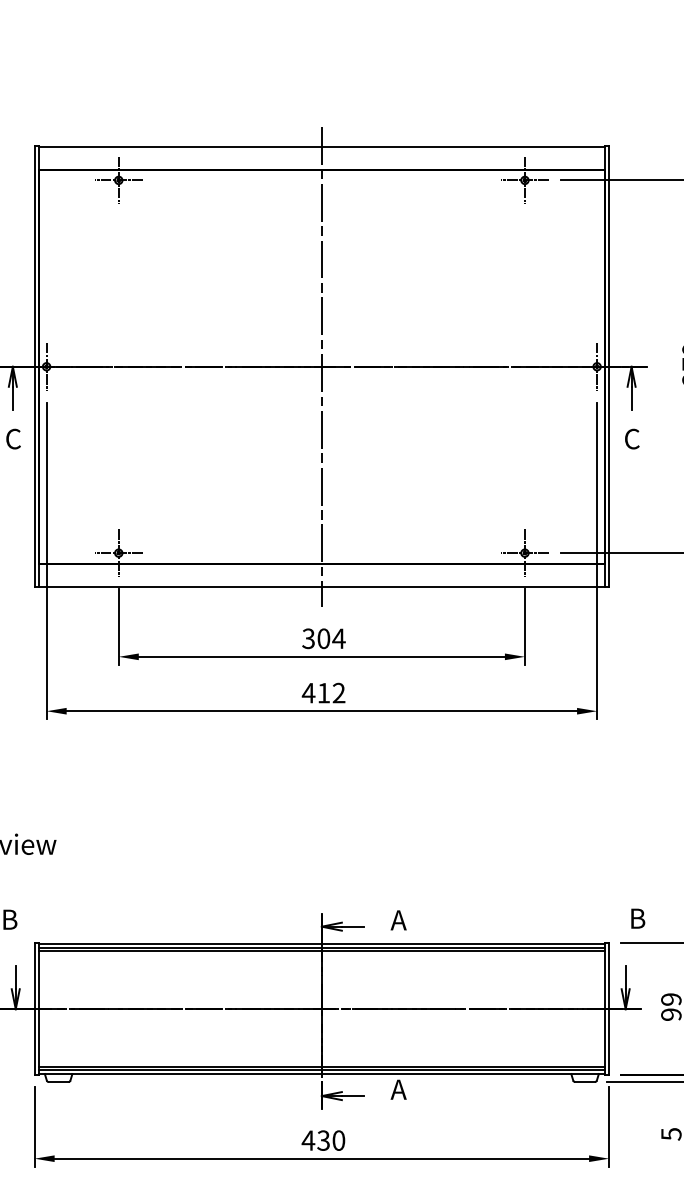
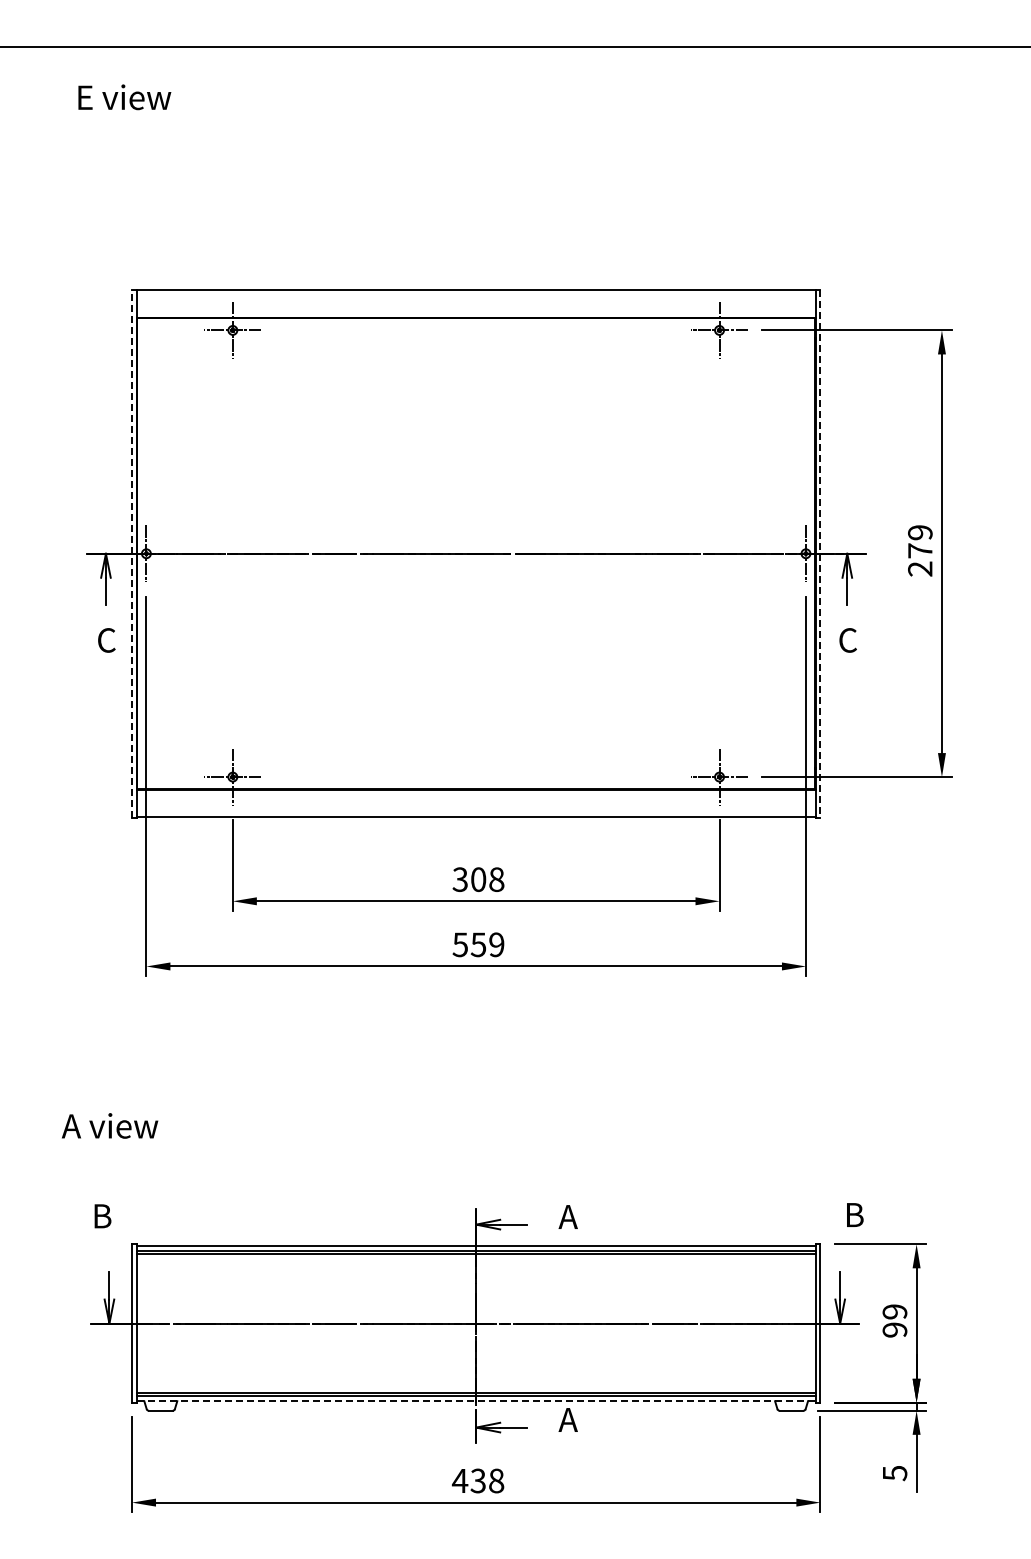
line: (35, 366) -> (132, 553), solid -> dashed
line: (322, 366) -> (476, 553), removed
line: (609, 367) -> (820, 554), solid -> dashed
text: (338, 638) -> (496, 879), 304 -> 308
text: (323, 692) -> (478, 944), 412 -> 559
line: (322, 1074) -> (476, 1401), solid -> dashed
text: (338, 1141) -> (496, 1481), 430 -> 438

